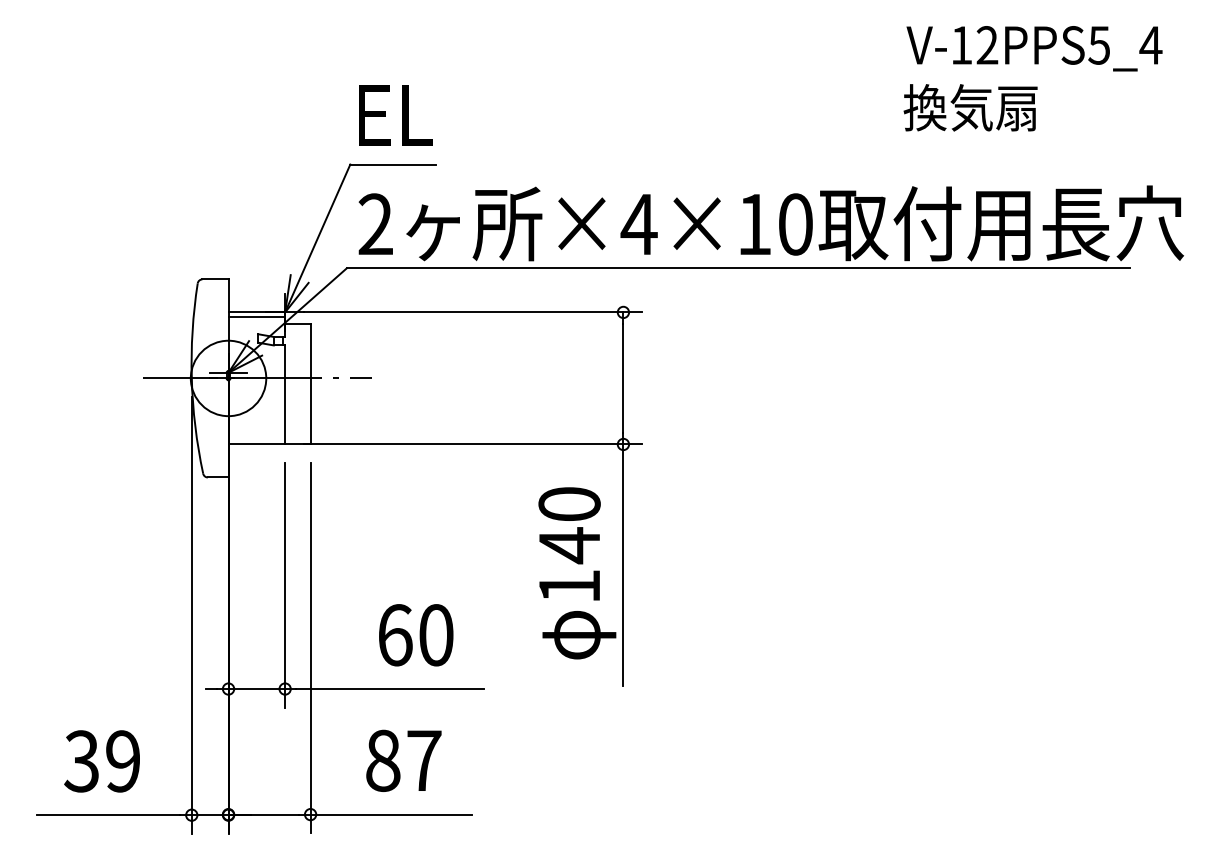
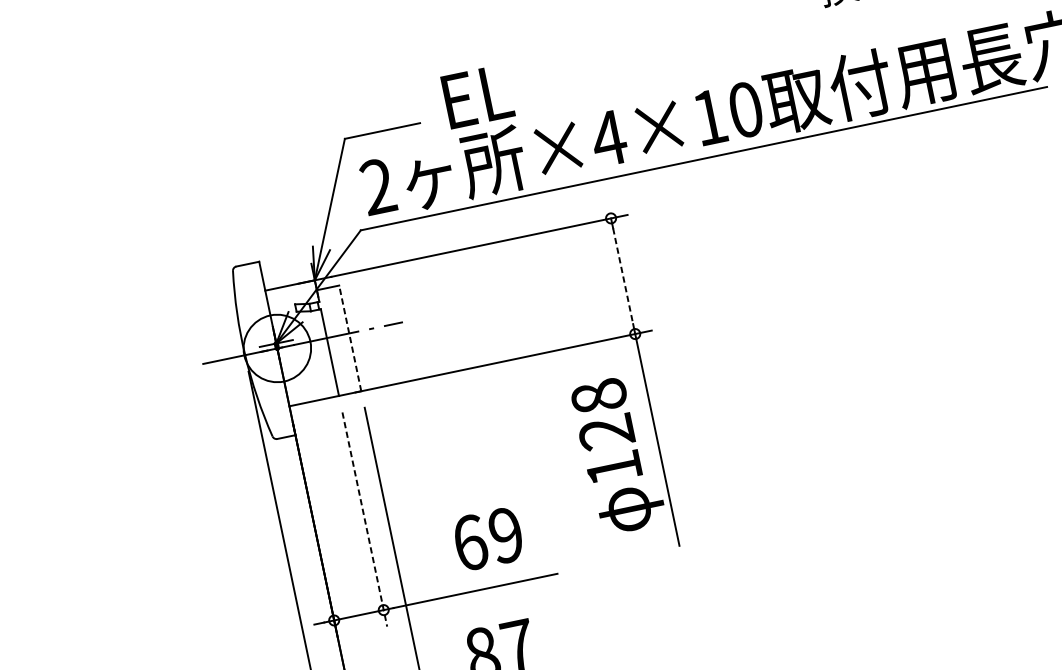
text: (395, 115) -> (477, 96), moved
line: (256, 317) -> (290, 289), removed
line: (623, 378) -> (623, 276), solid -> dashed
line: (310, 383) -> (350, 337), solid -> dashed
text: (569, 525) -> (602, 414), 140 -> 128
line: (285, 586) -> (365, 520), solid -> dashed
text: (436, 635) -> (506, 535), 60 -> 69

